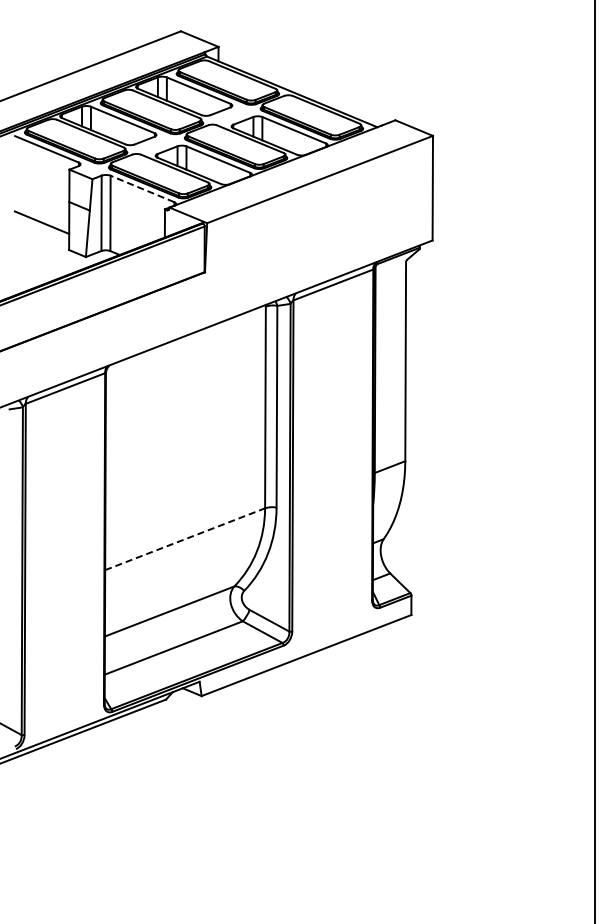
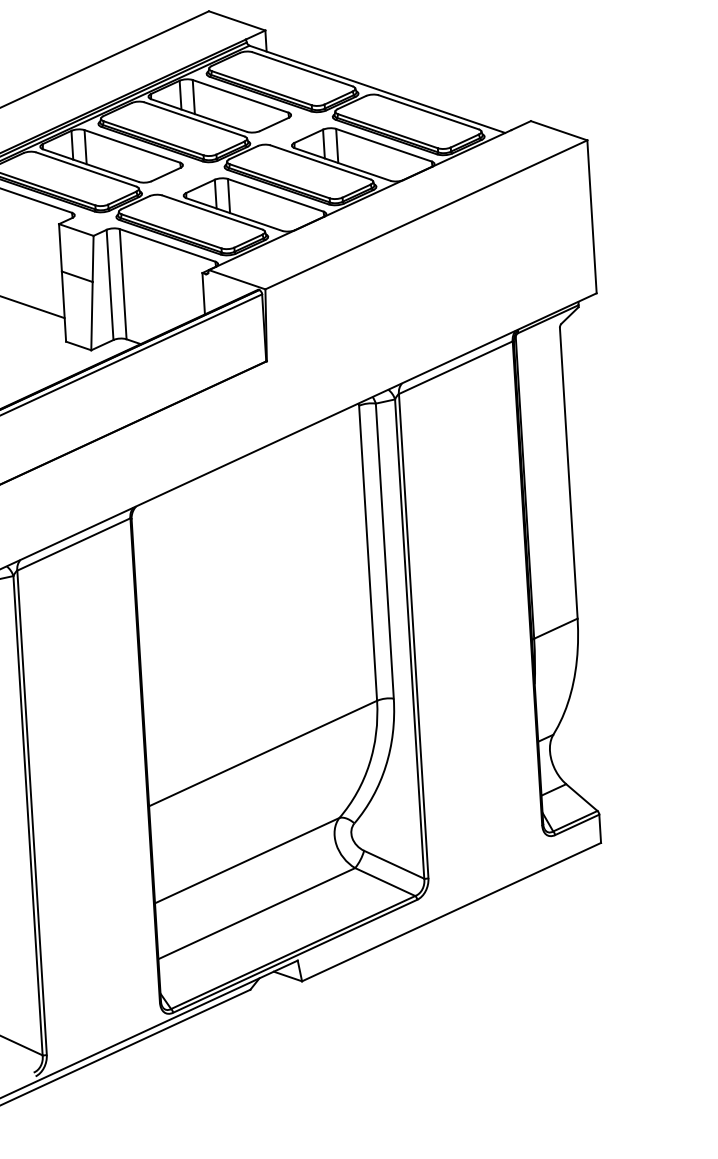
line: (142, 188) -> (167, 244), dashed -> solid
line: (185, 539) -> (263, 753), dashed -> solid

